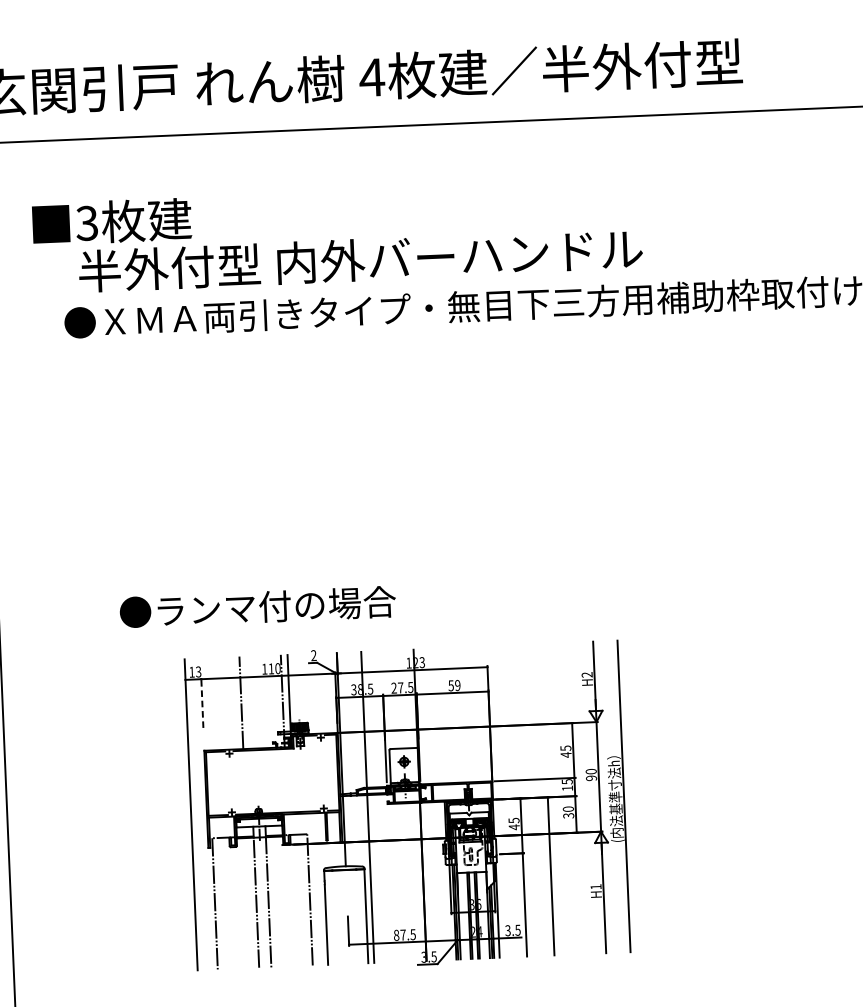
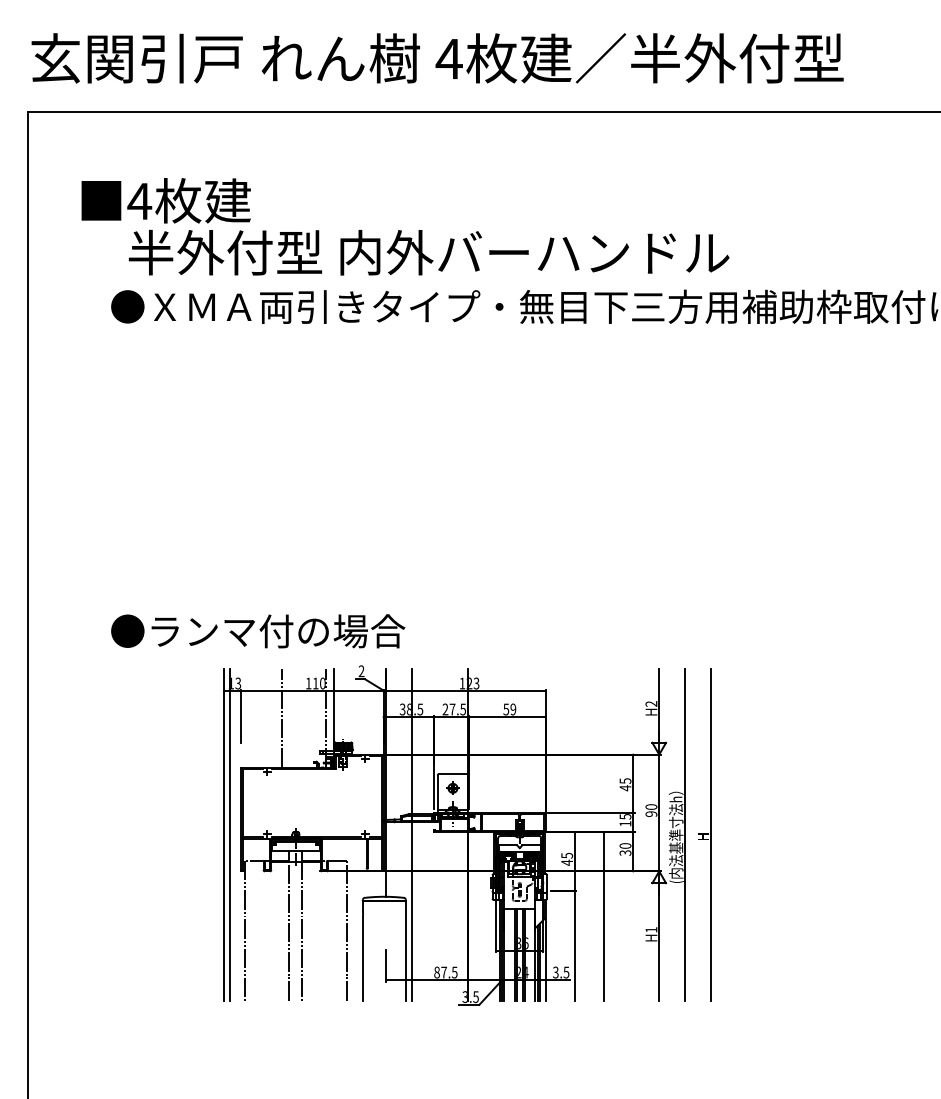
text: (86, 223) -> (139, 201), 3 -> 4
text: (258, 607) -> (258, 631), moved
line: (202, 702) -> (240, 716), dashed -> solid
part: (642, 795) -> (704, 834), added
line: (197, 814) -> (230, 835), added

